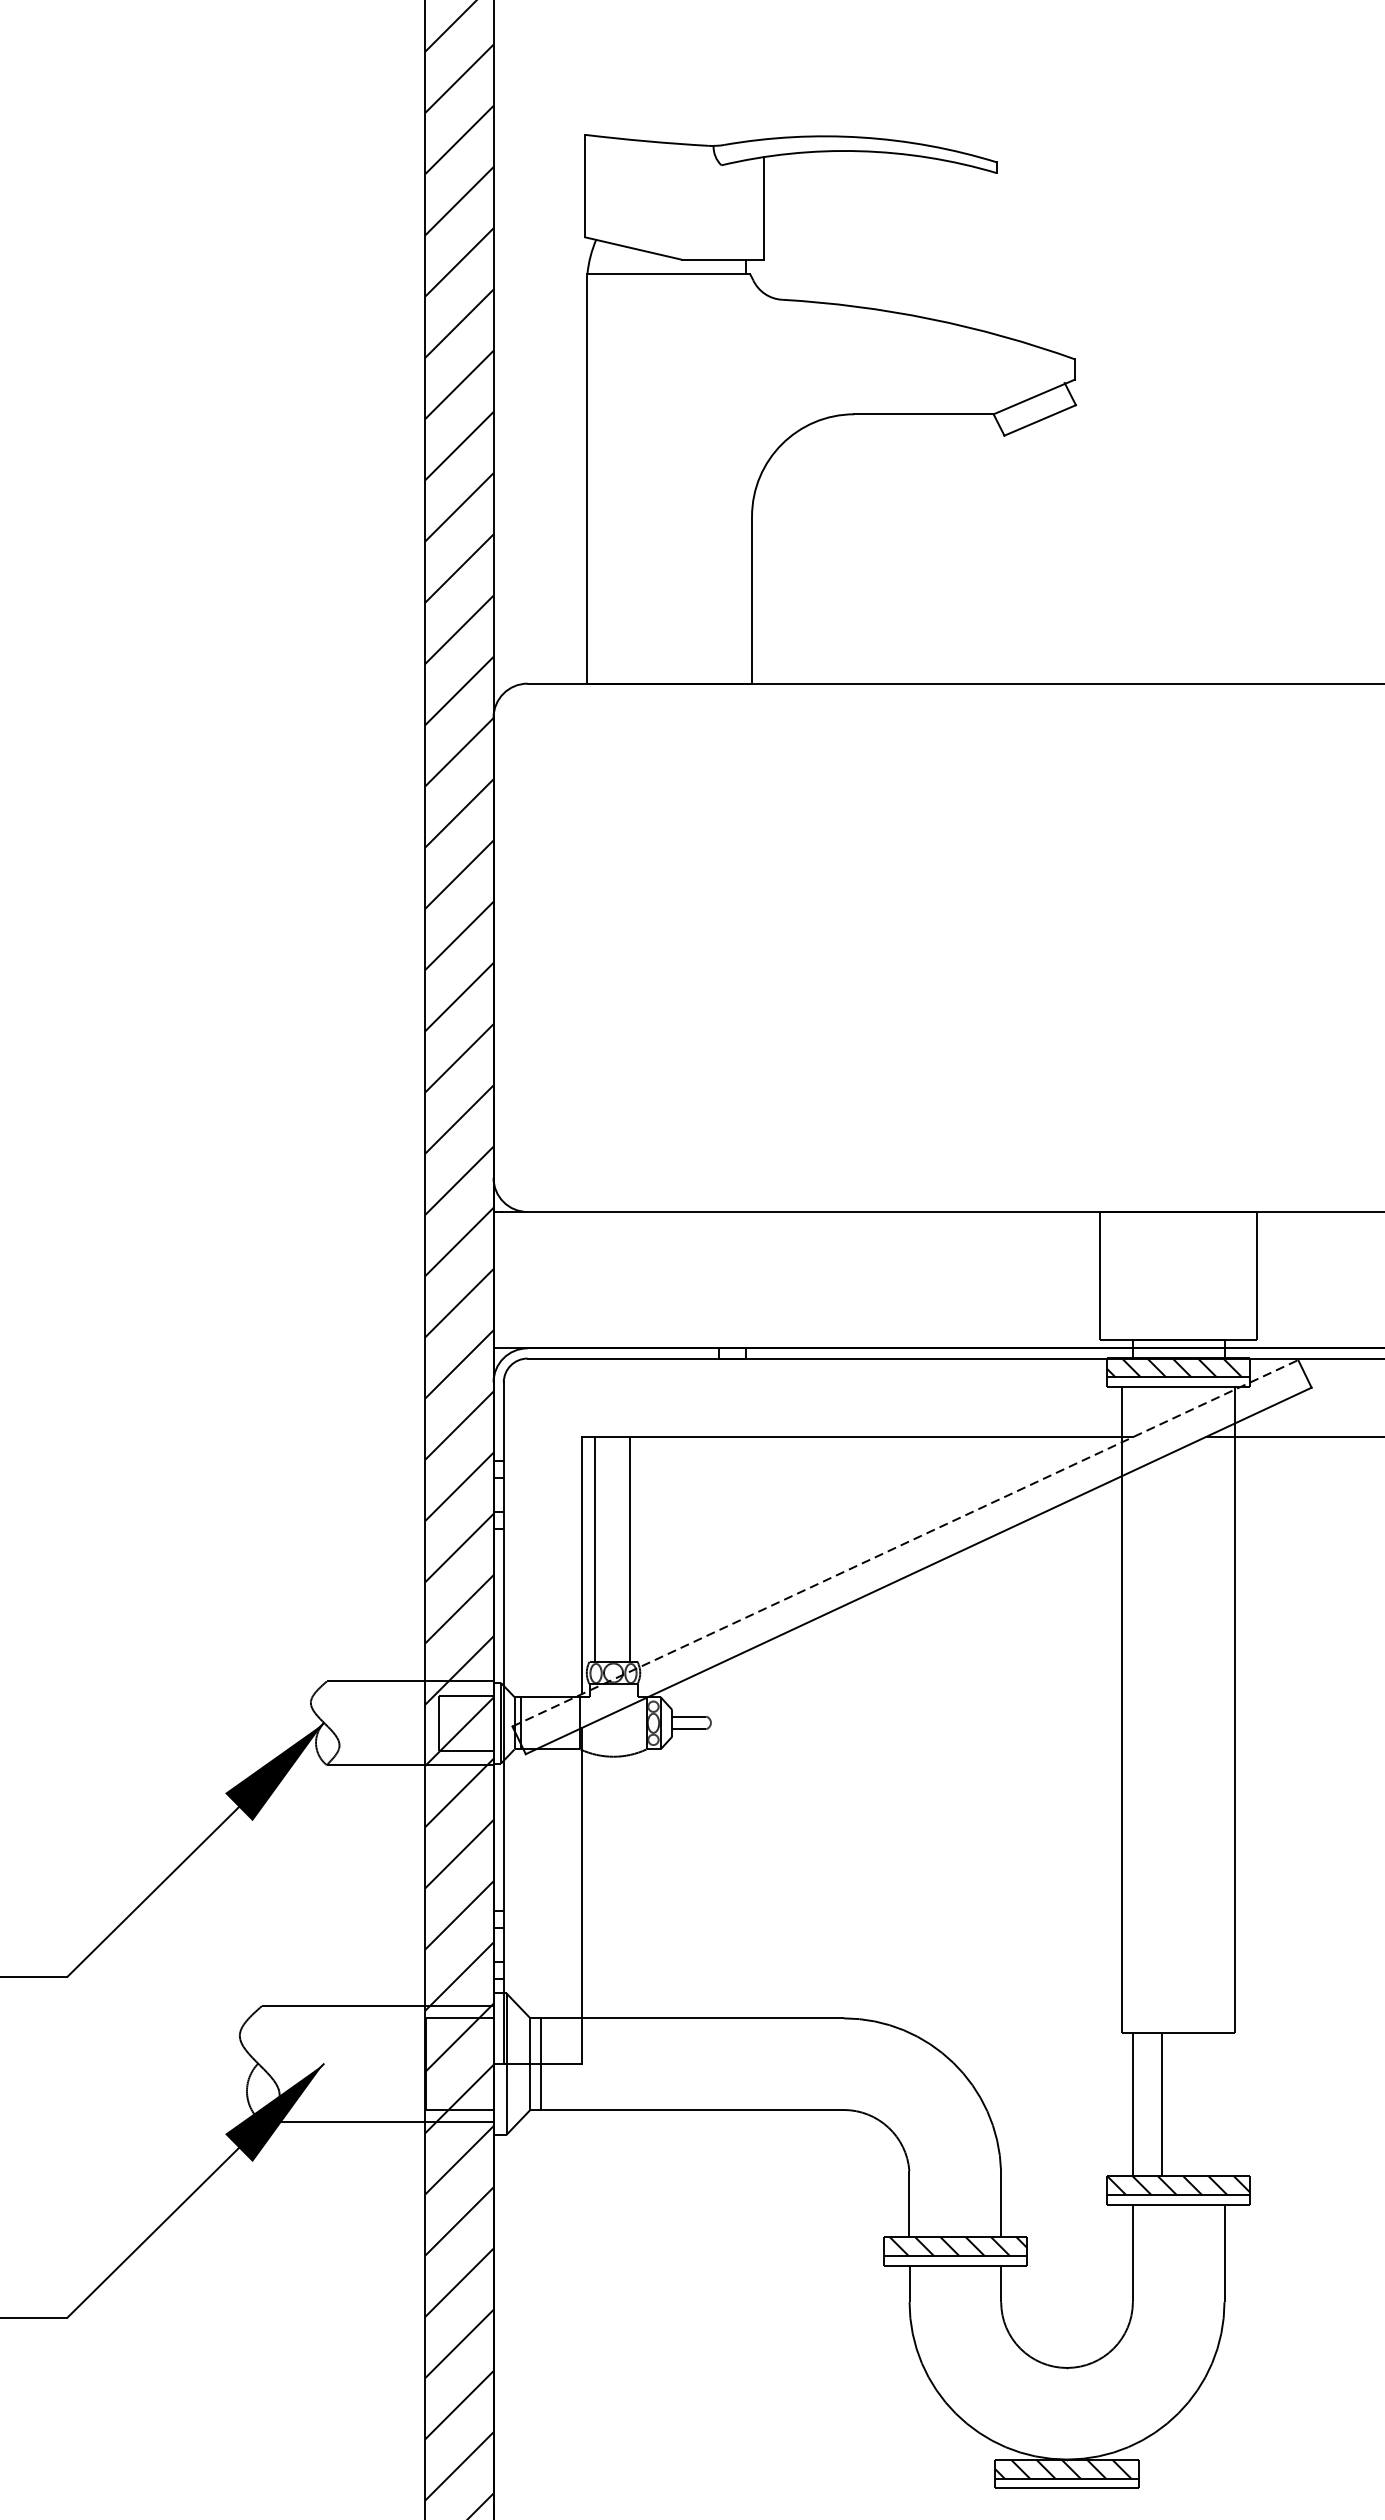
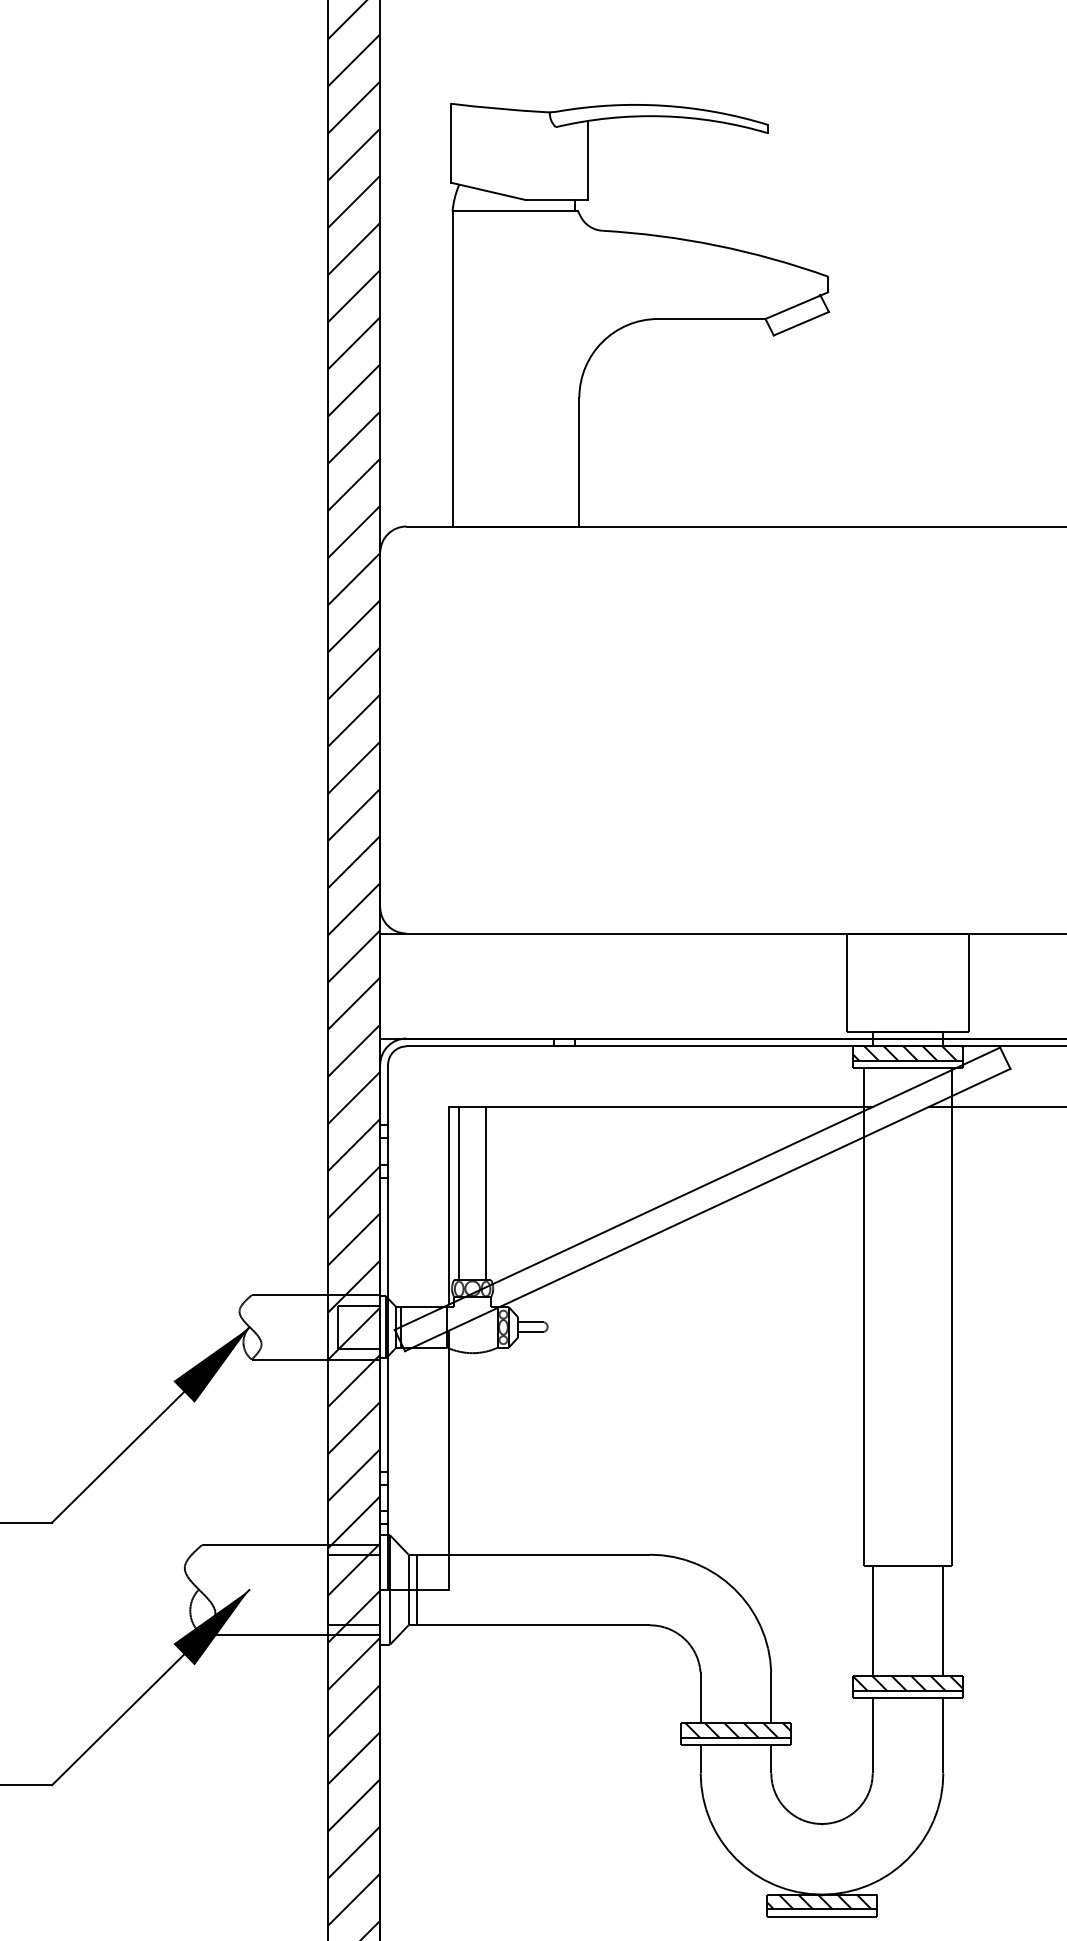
line: (905, 1542) -> (697, 1188), dashed -> solid
line: (1162, 2105) -> (943, 1621), moved

